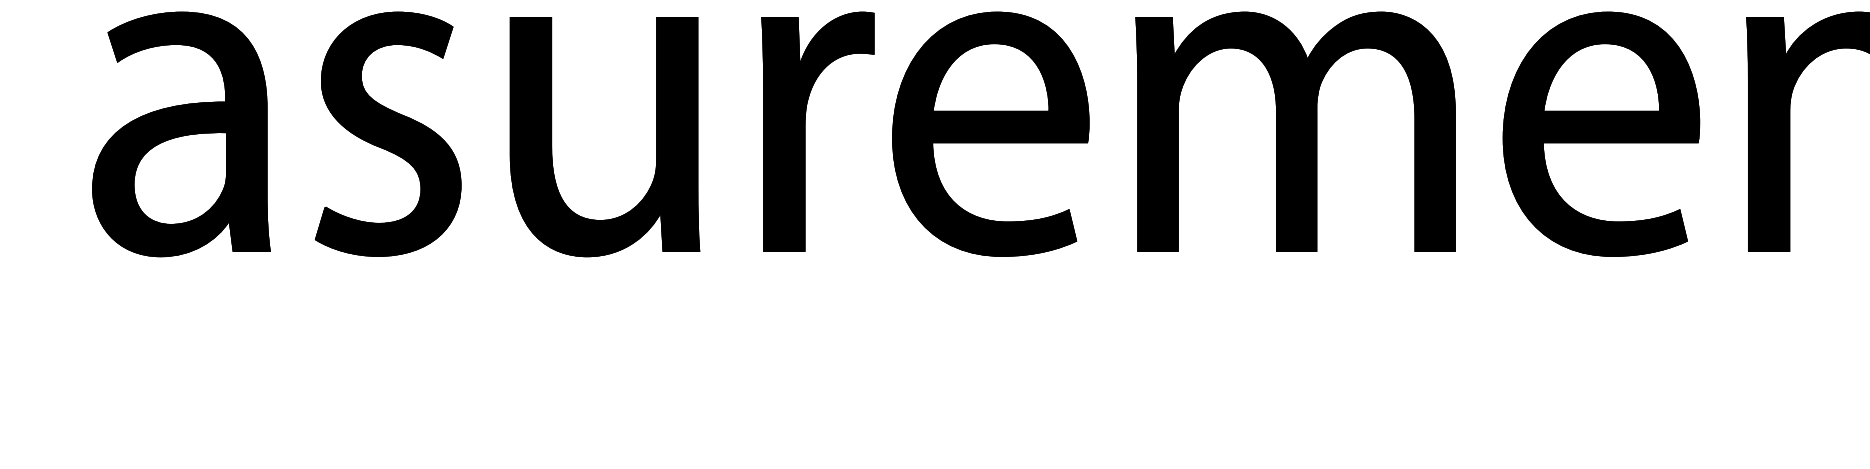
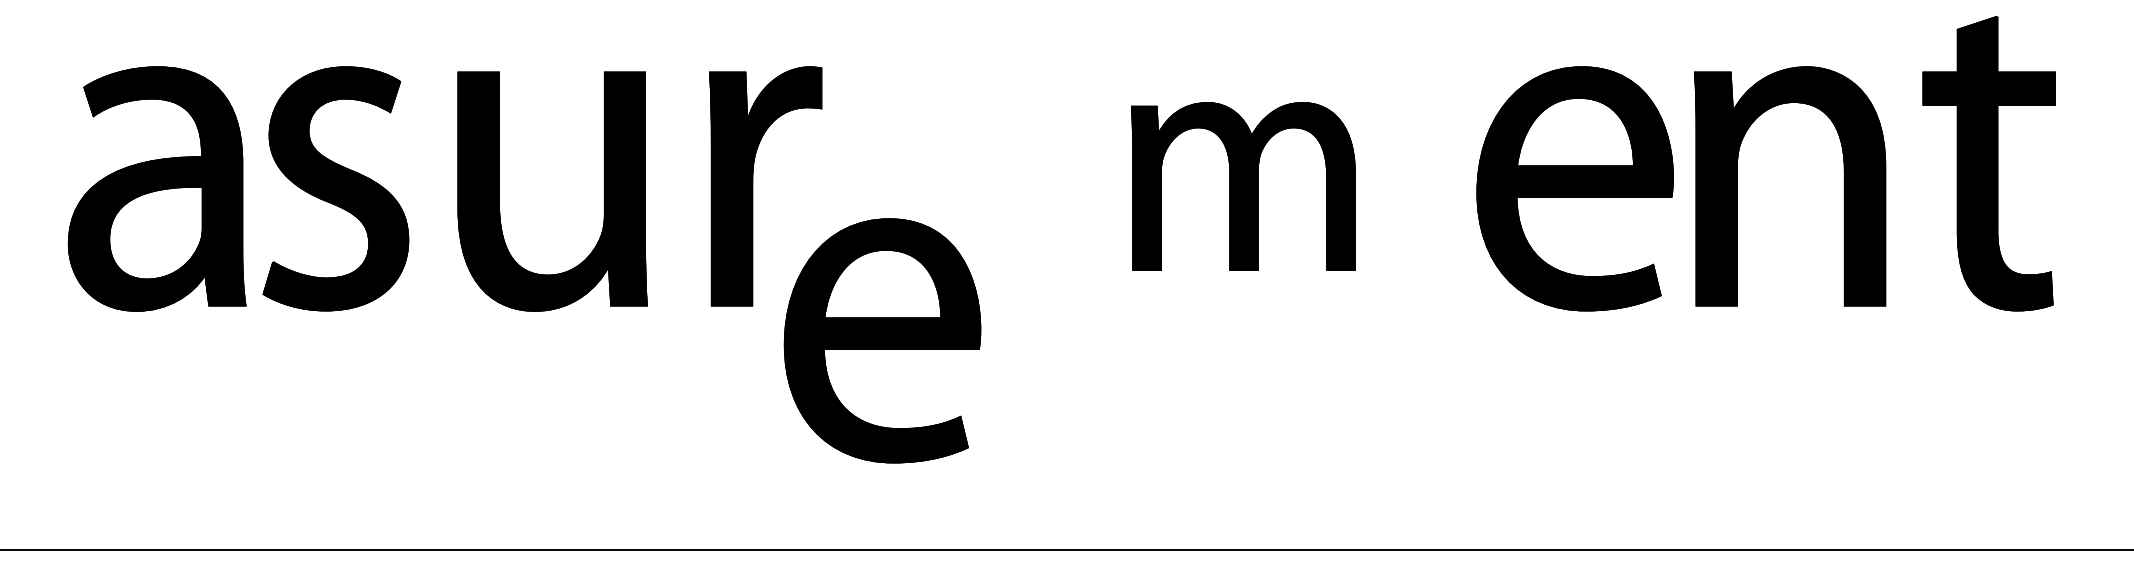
part: (1295, 131) -> (1243, 186), size x0.7
part: (180, 133) -> (156, 188), moved
part: (990, 133) -> (882, 340), moved
part: (1600, 133) -> (1574, 188), moved

